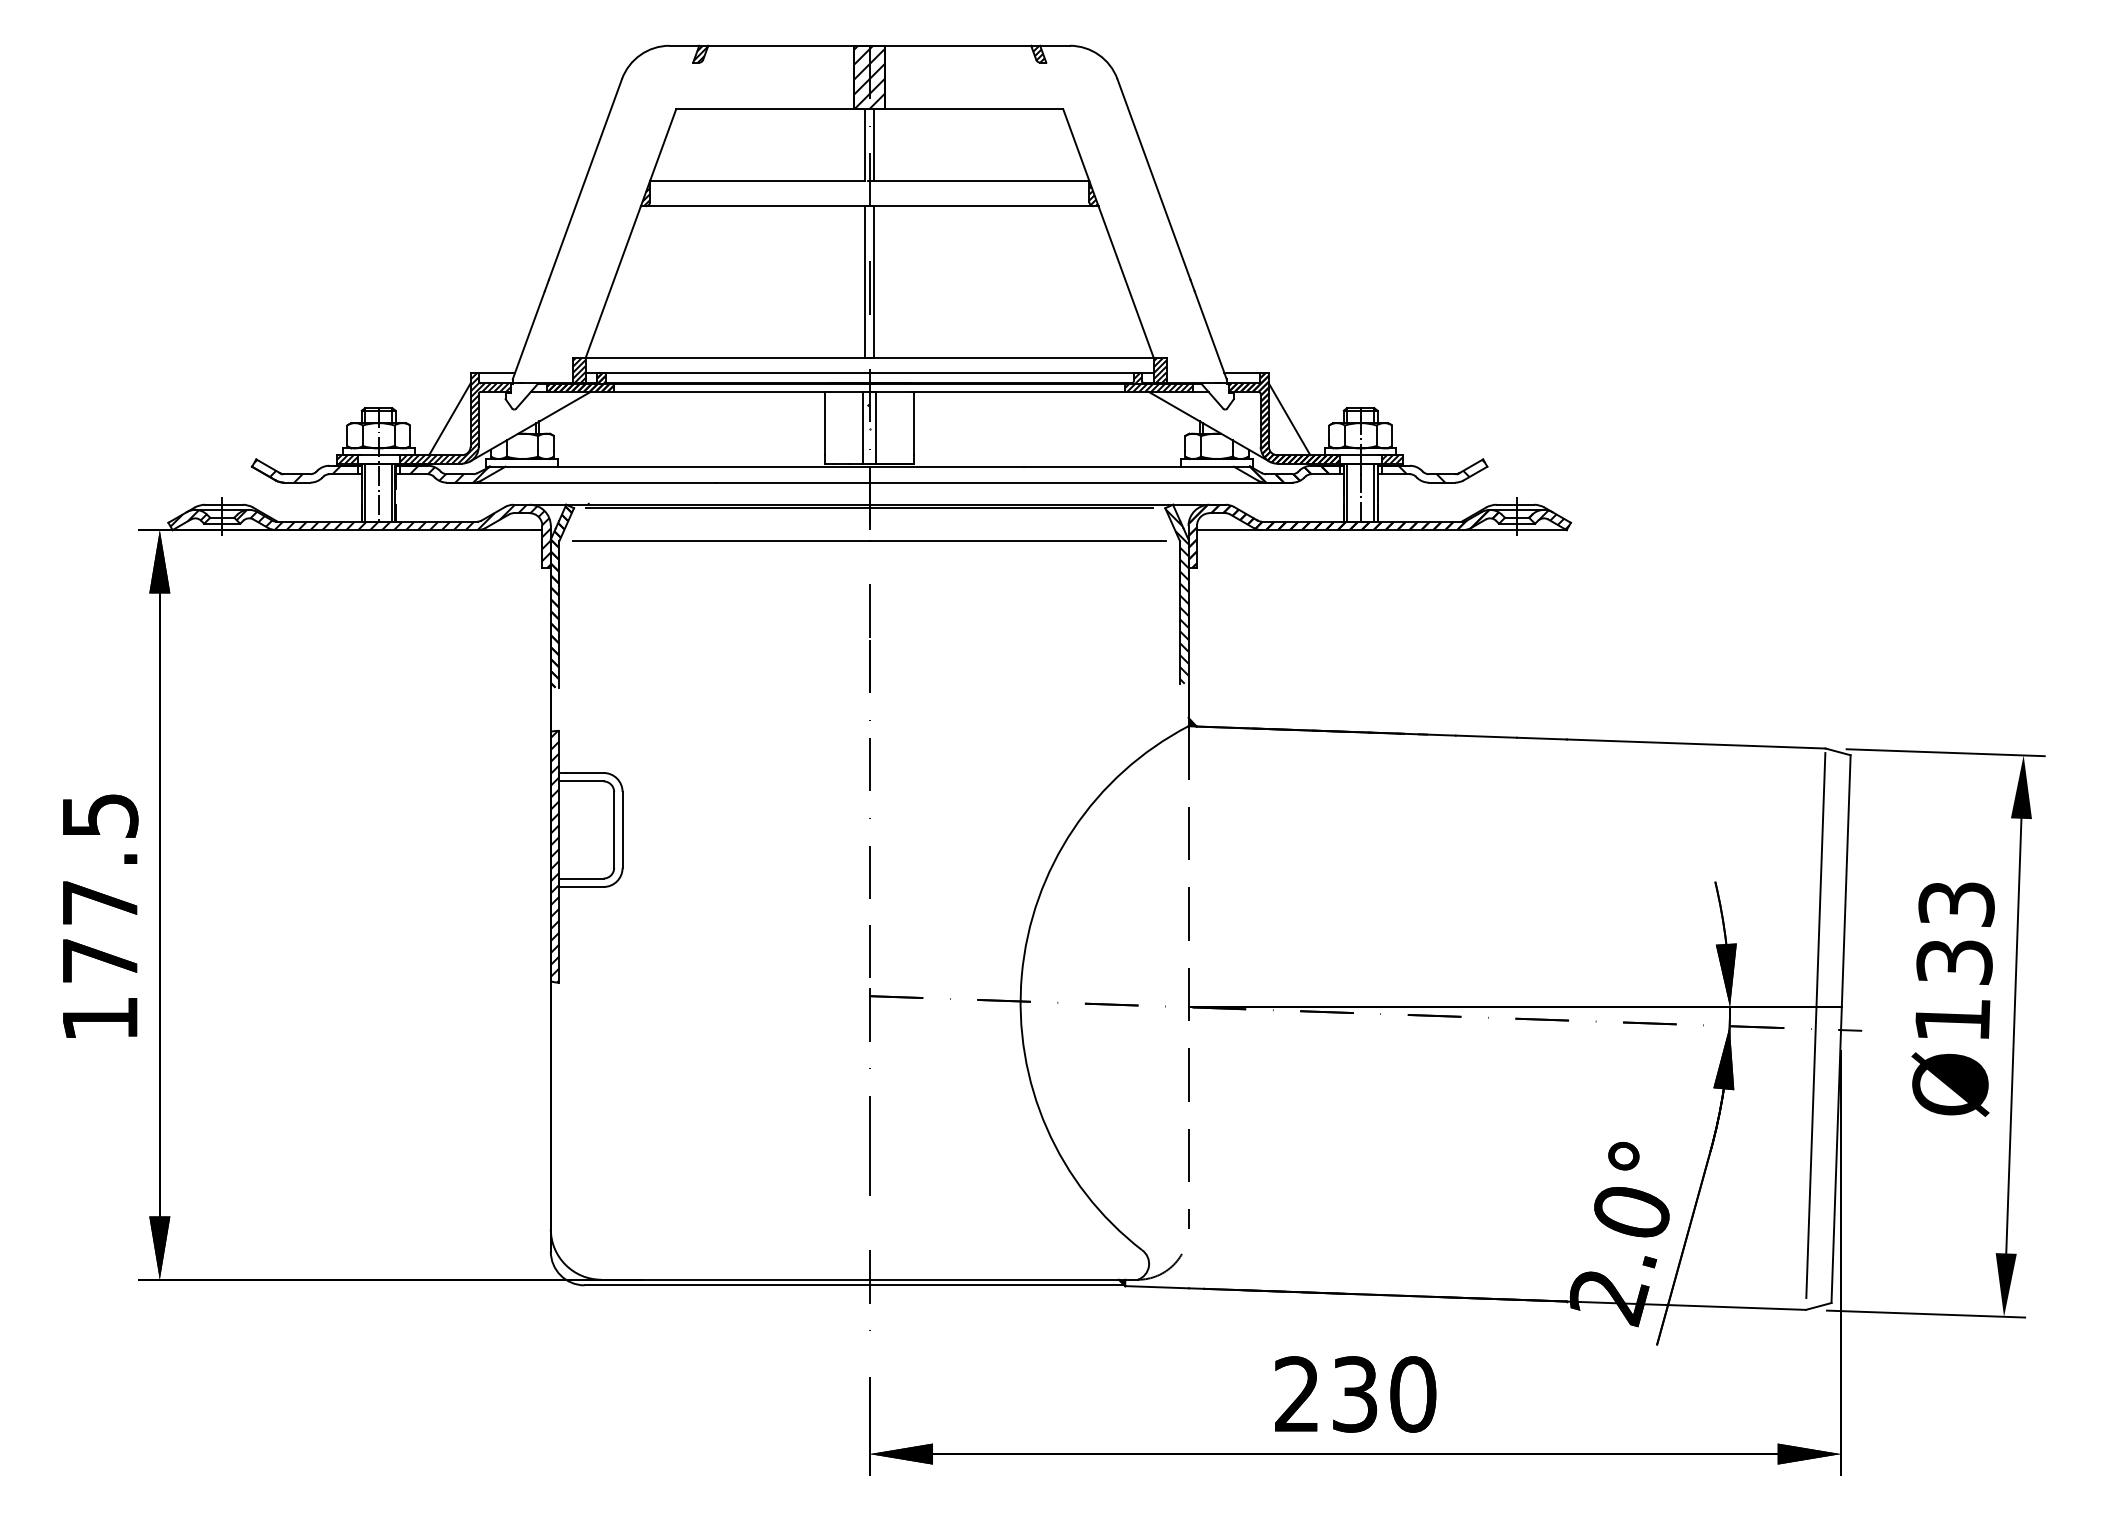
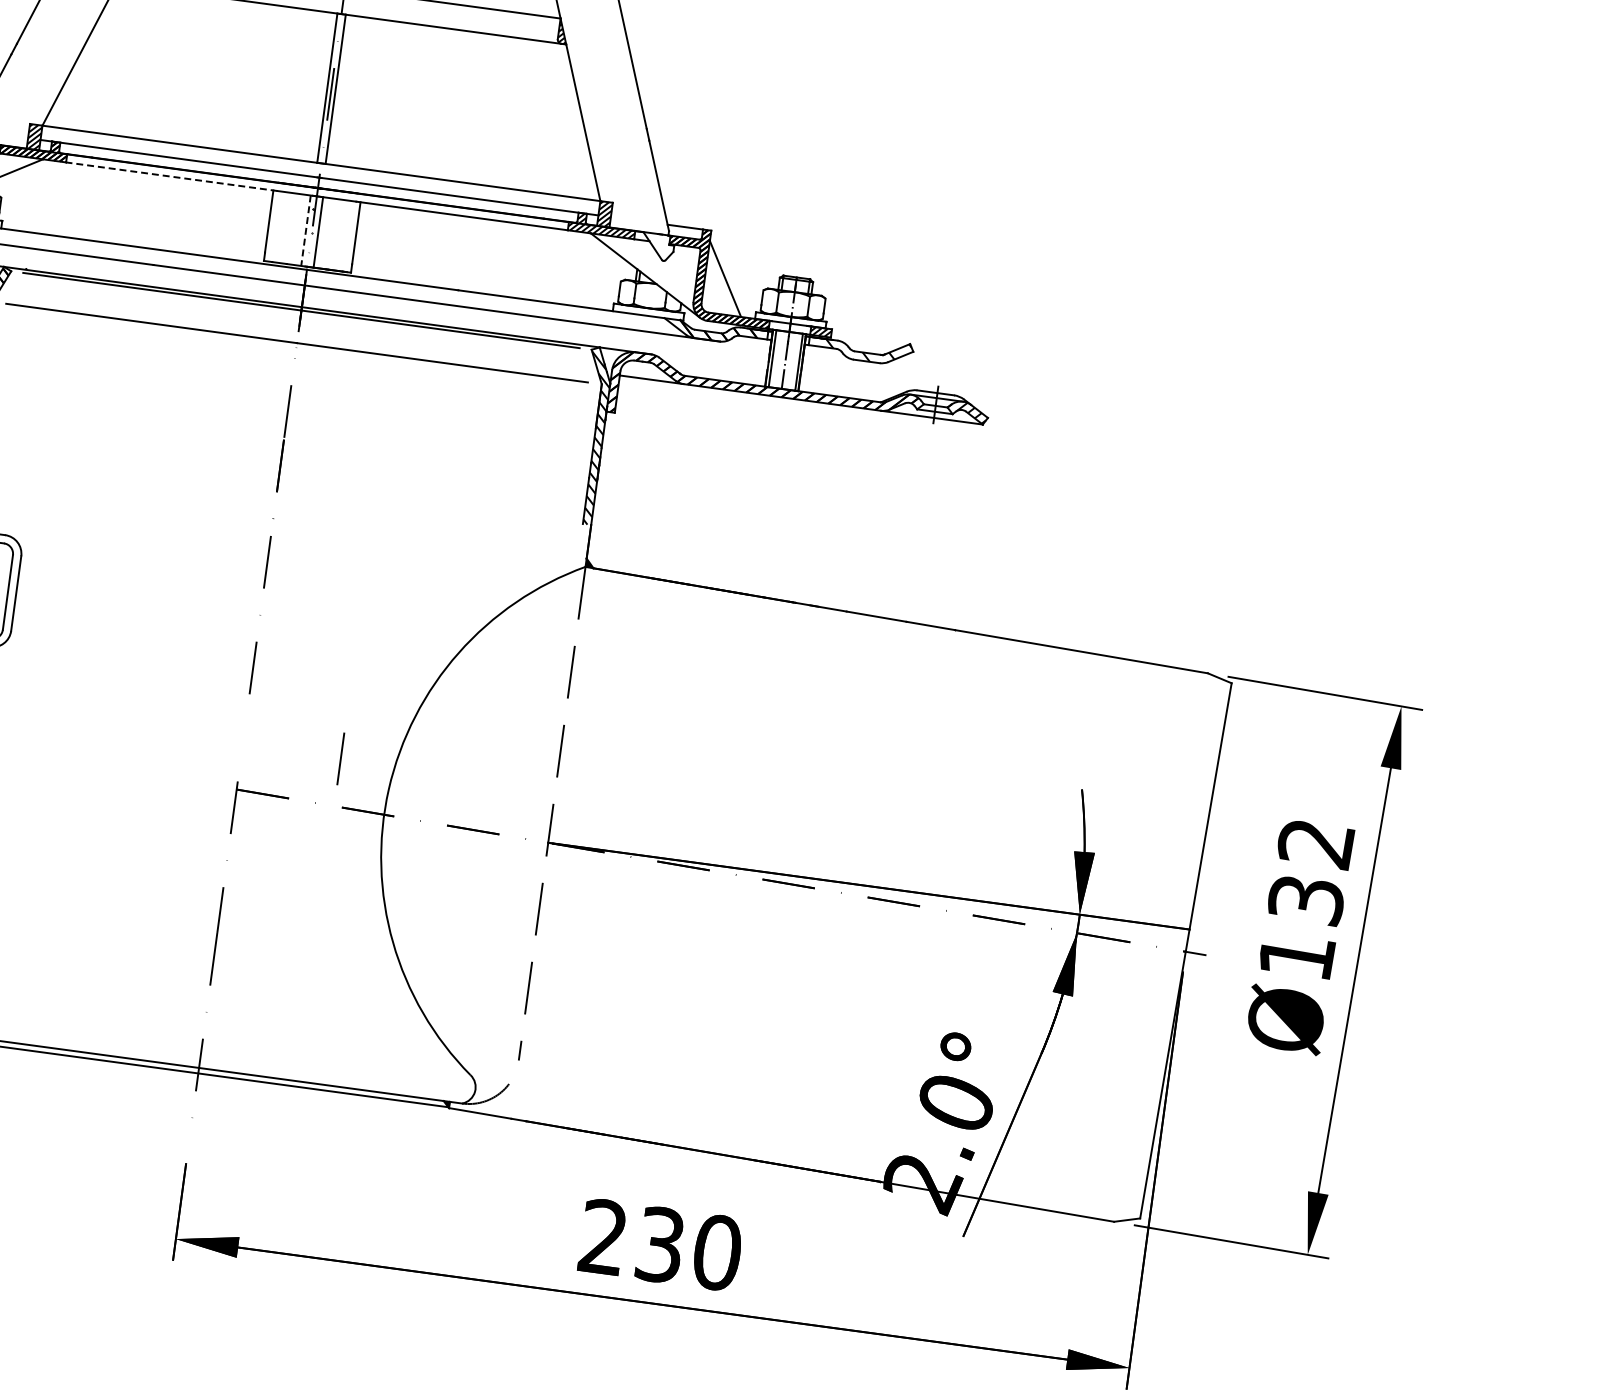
line: (721, 391) -> (171, 176), solid -> dashed
line: (863, 427) -> (306, 230), solid -> dashed
text: (1956, 904) -> (1315, 843), Ø133 -> Ø132
line: (869, 951) -> (340, 758), moved
line: (1815, 1025) -> (1161, 943), removed

